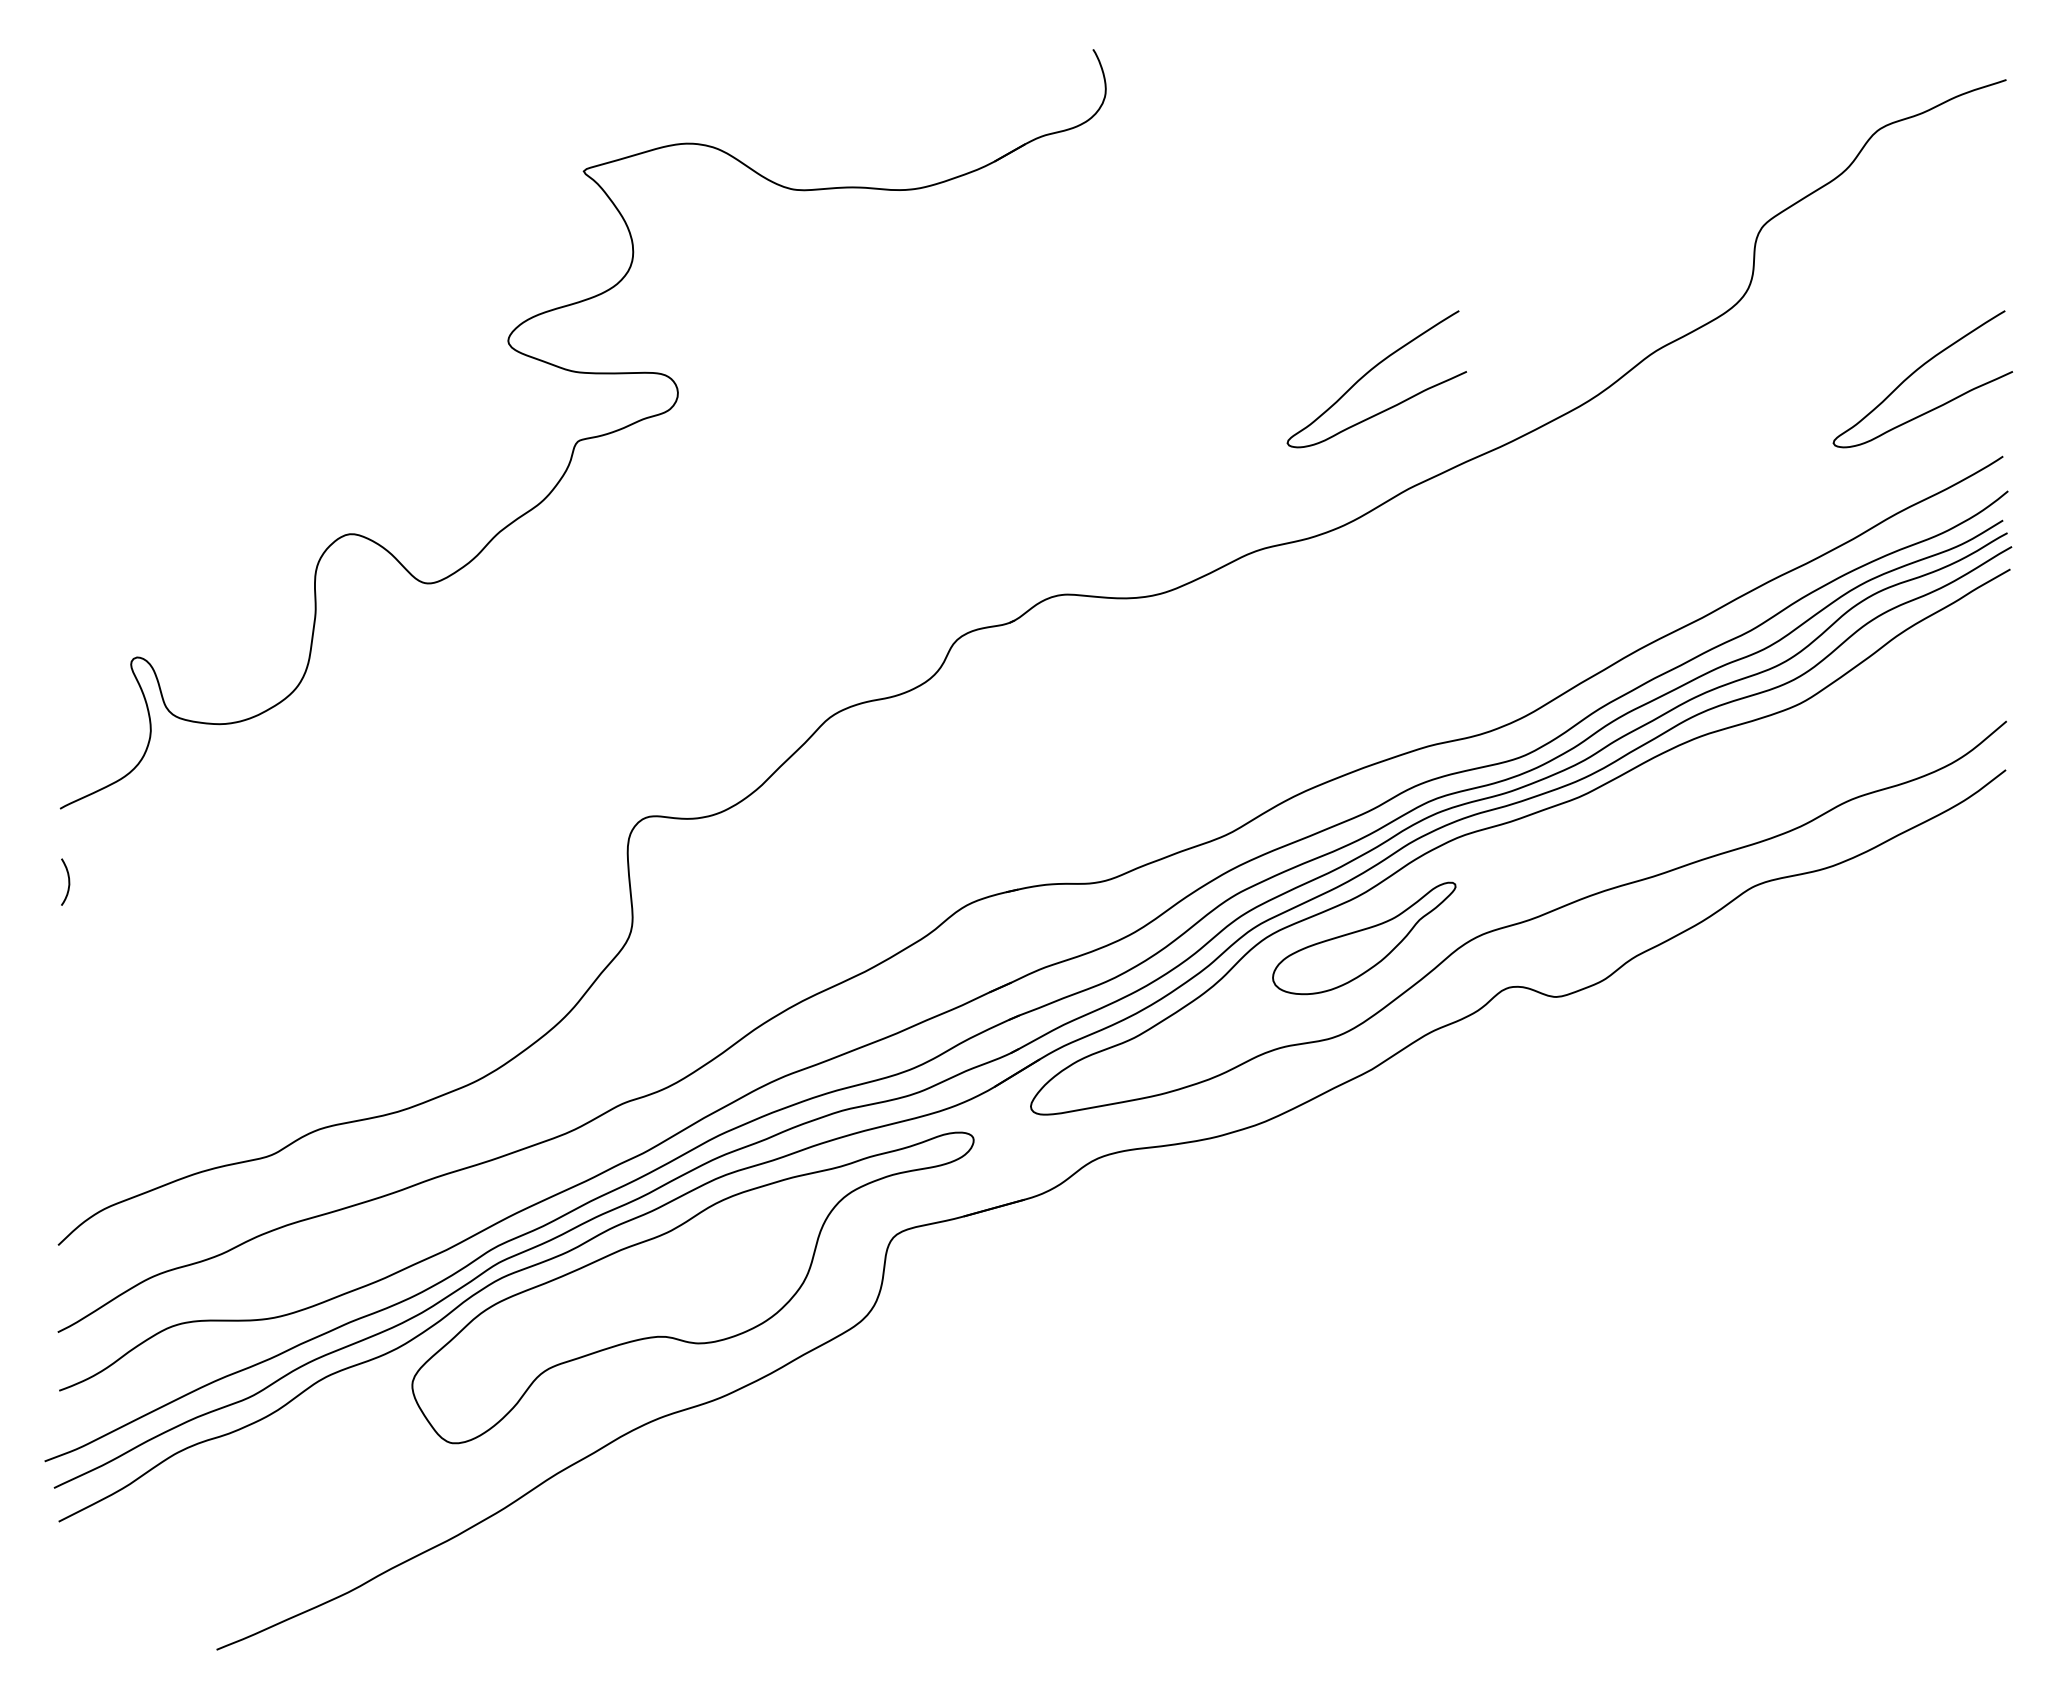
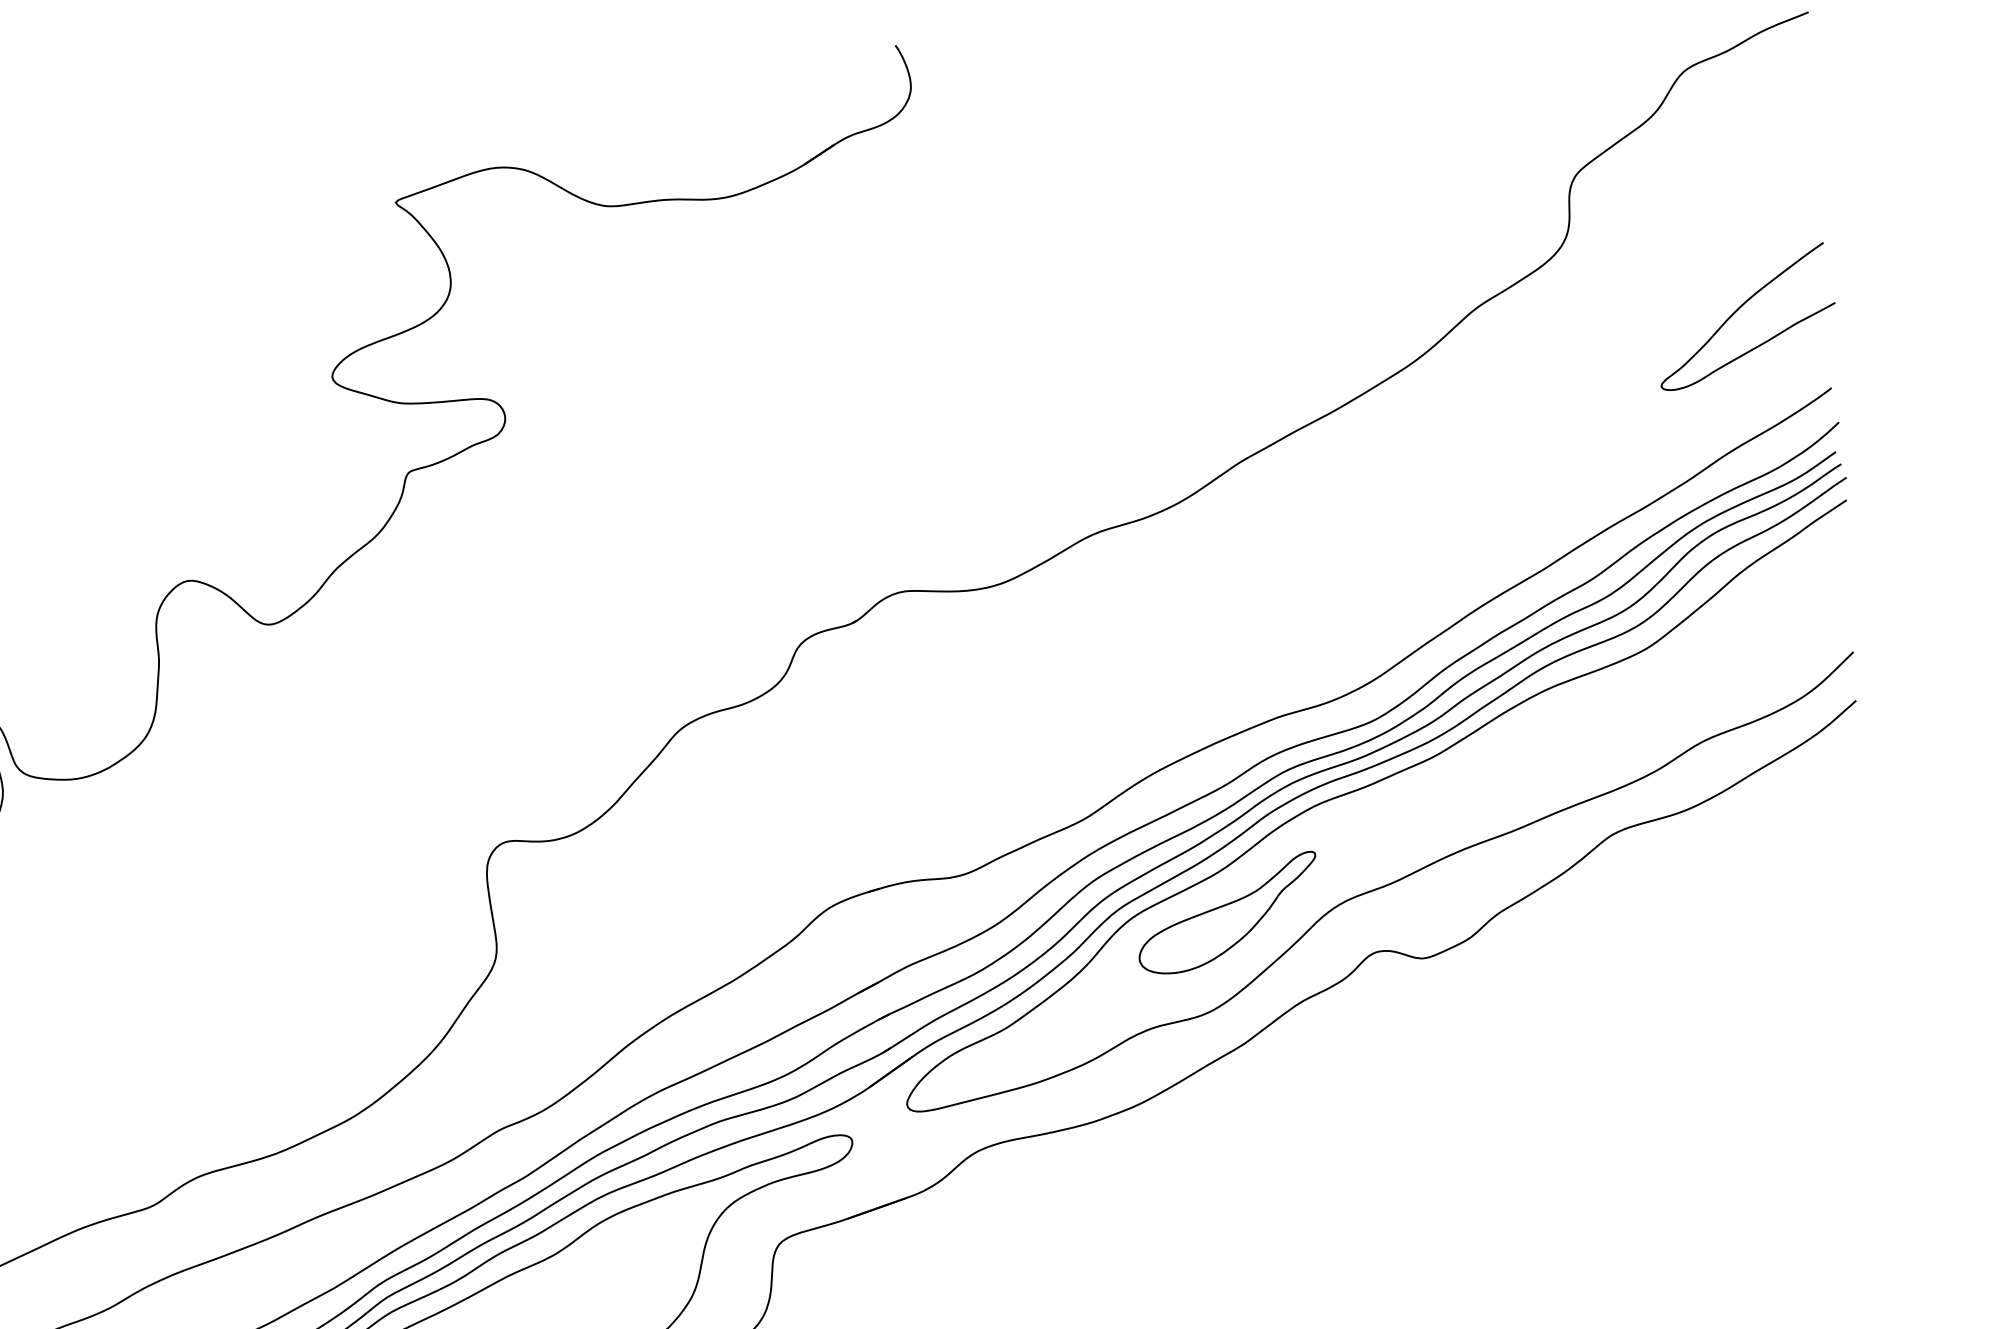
curve: (1369, 372) -> (1193, 348), removed

